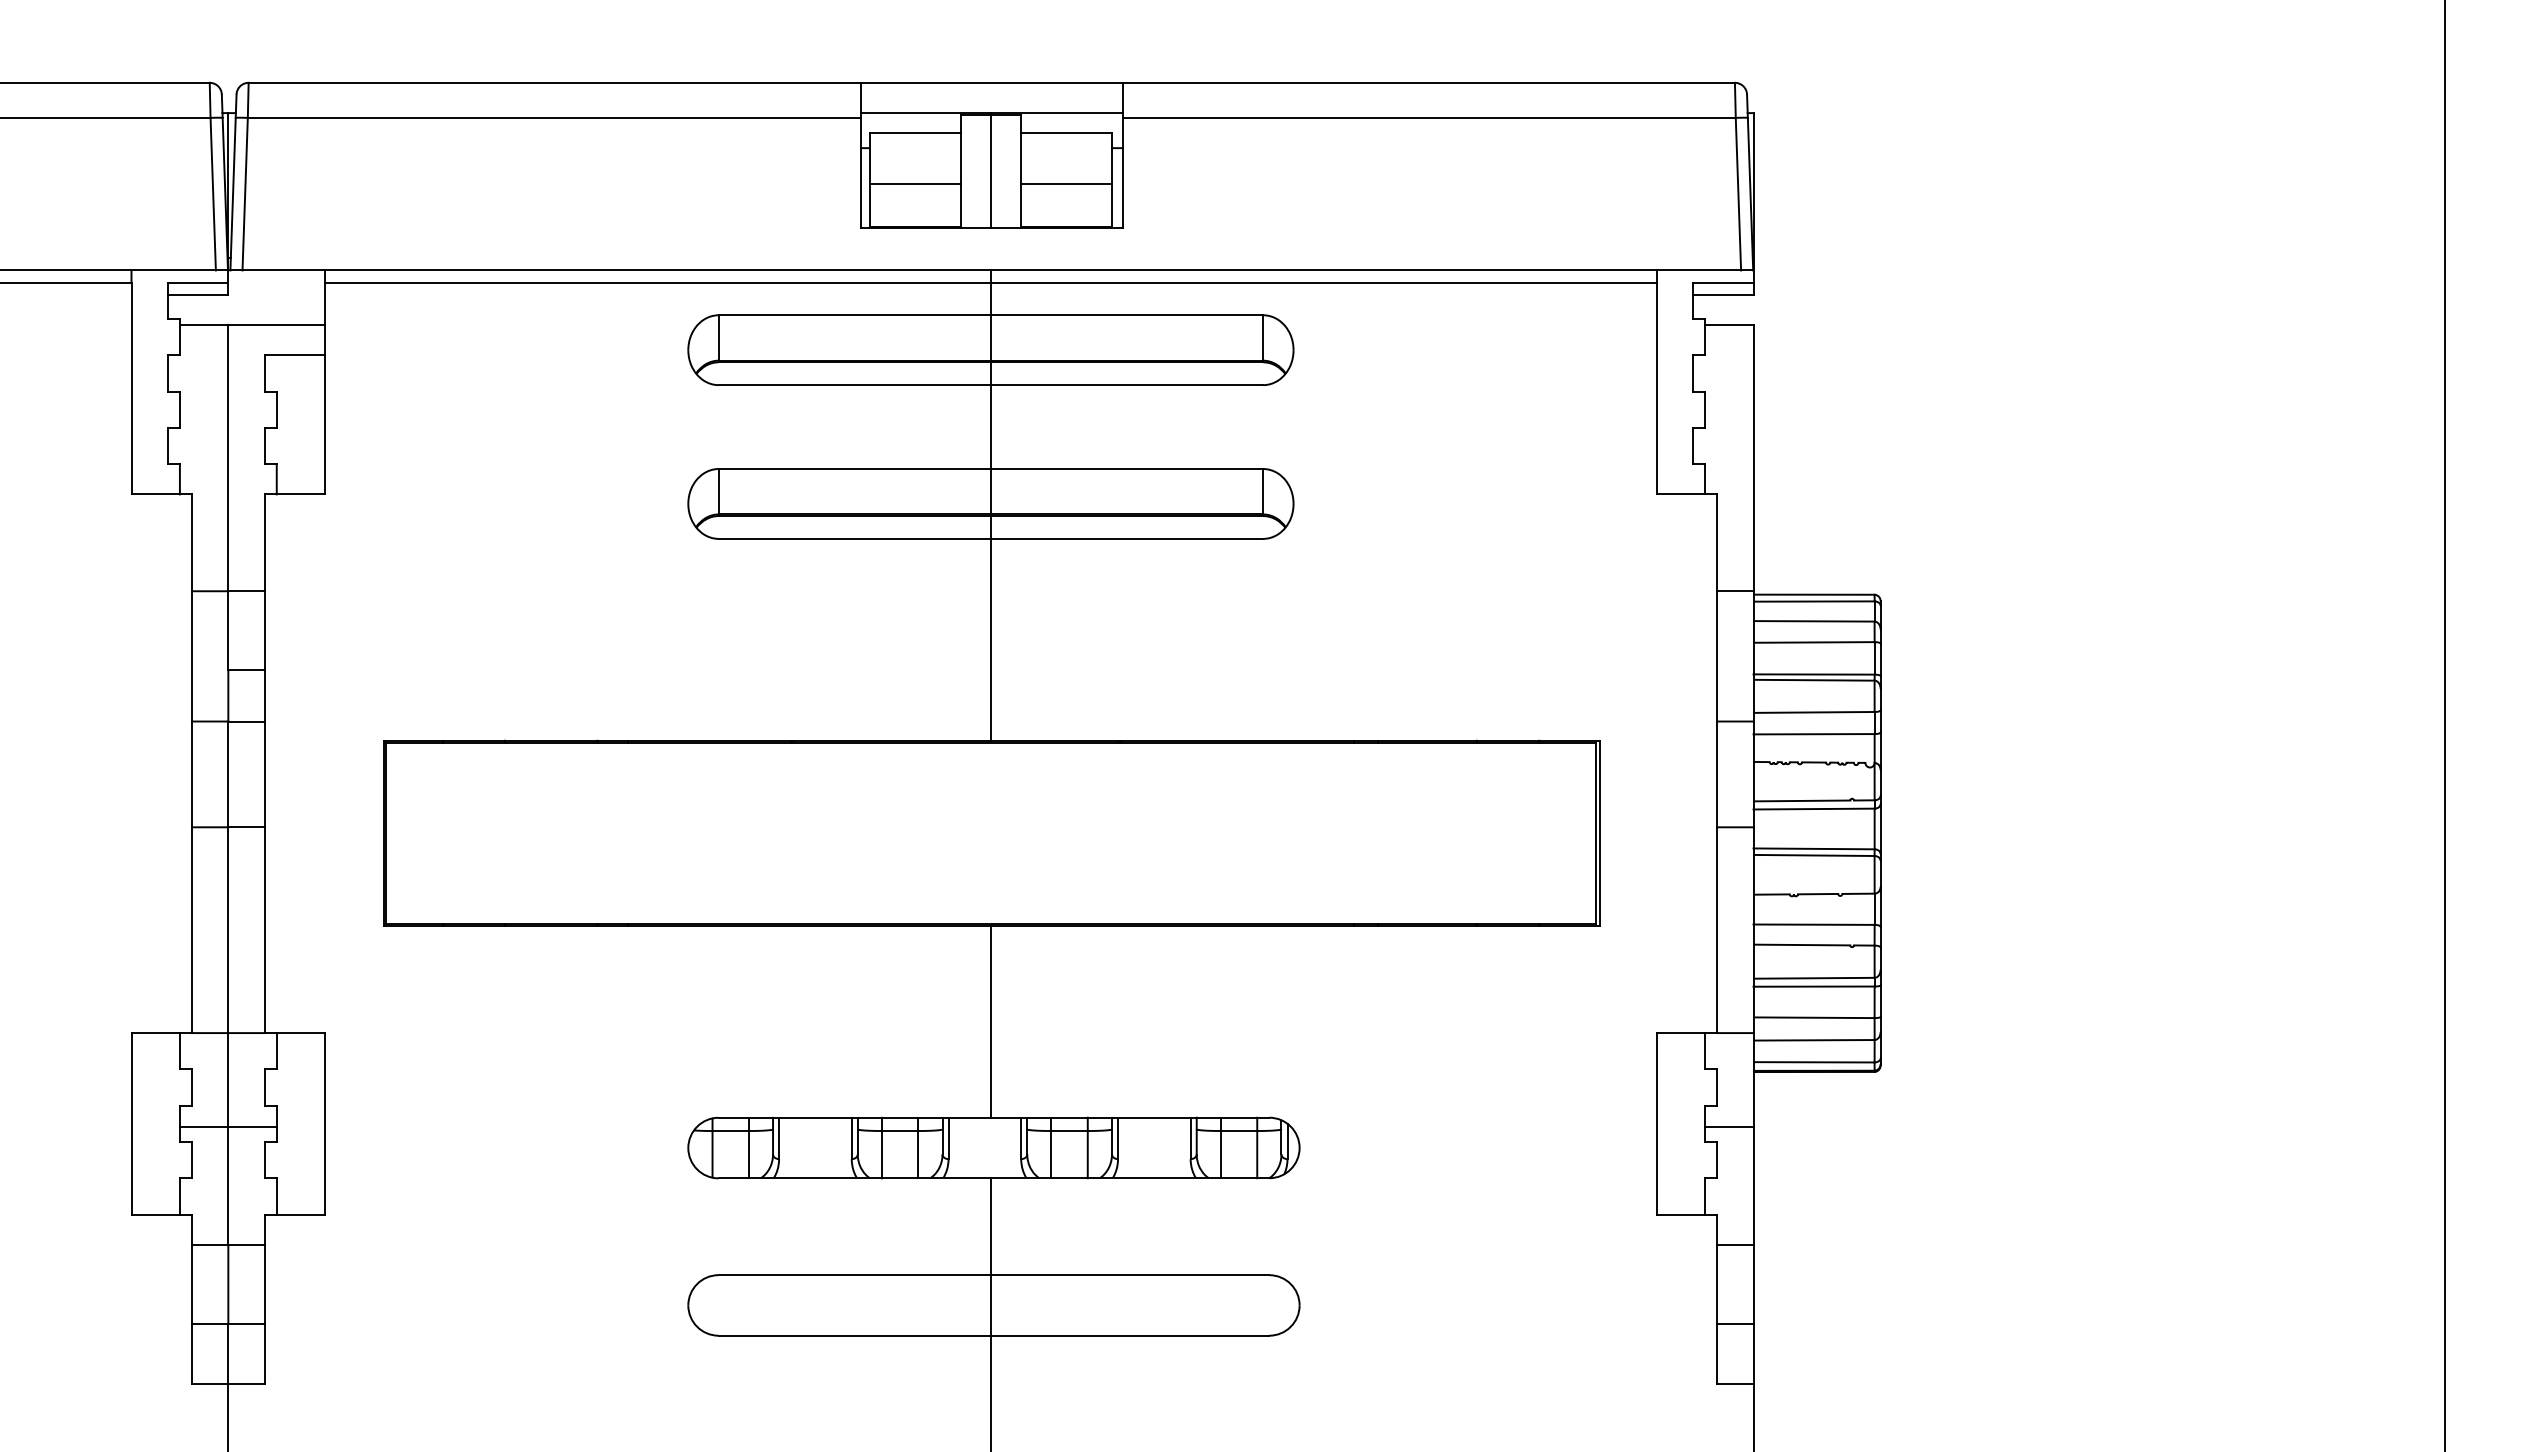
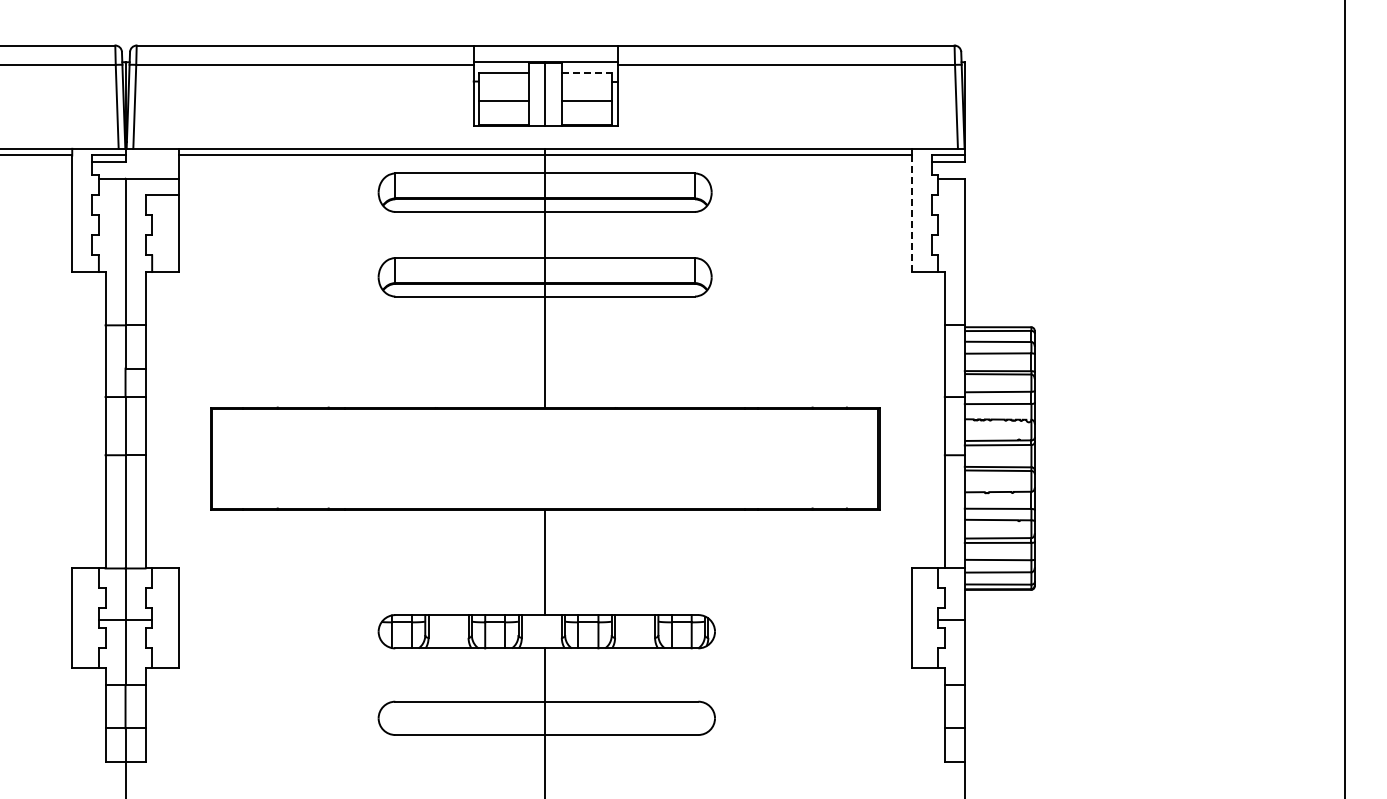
line: (1066, 133) -> (586, 73), solid -> dashed
line: (1656, 387) -> (911, 213), solid -> dashed

